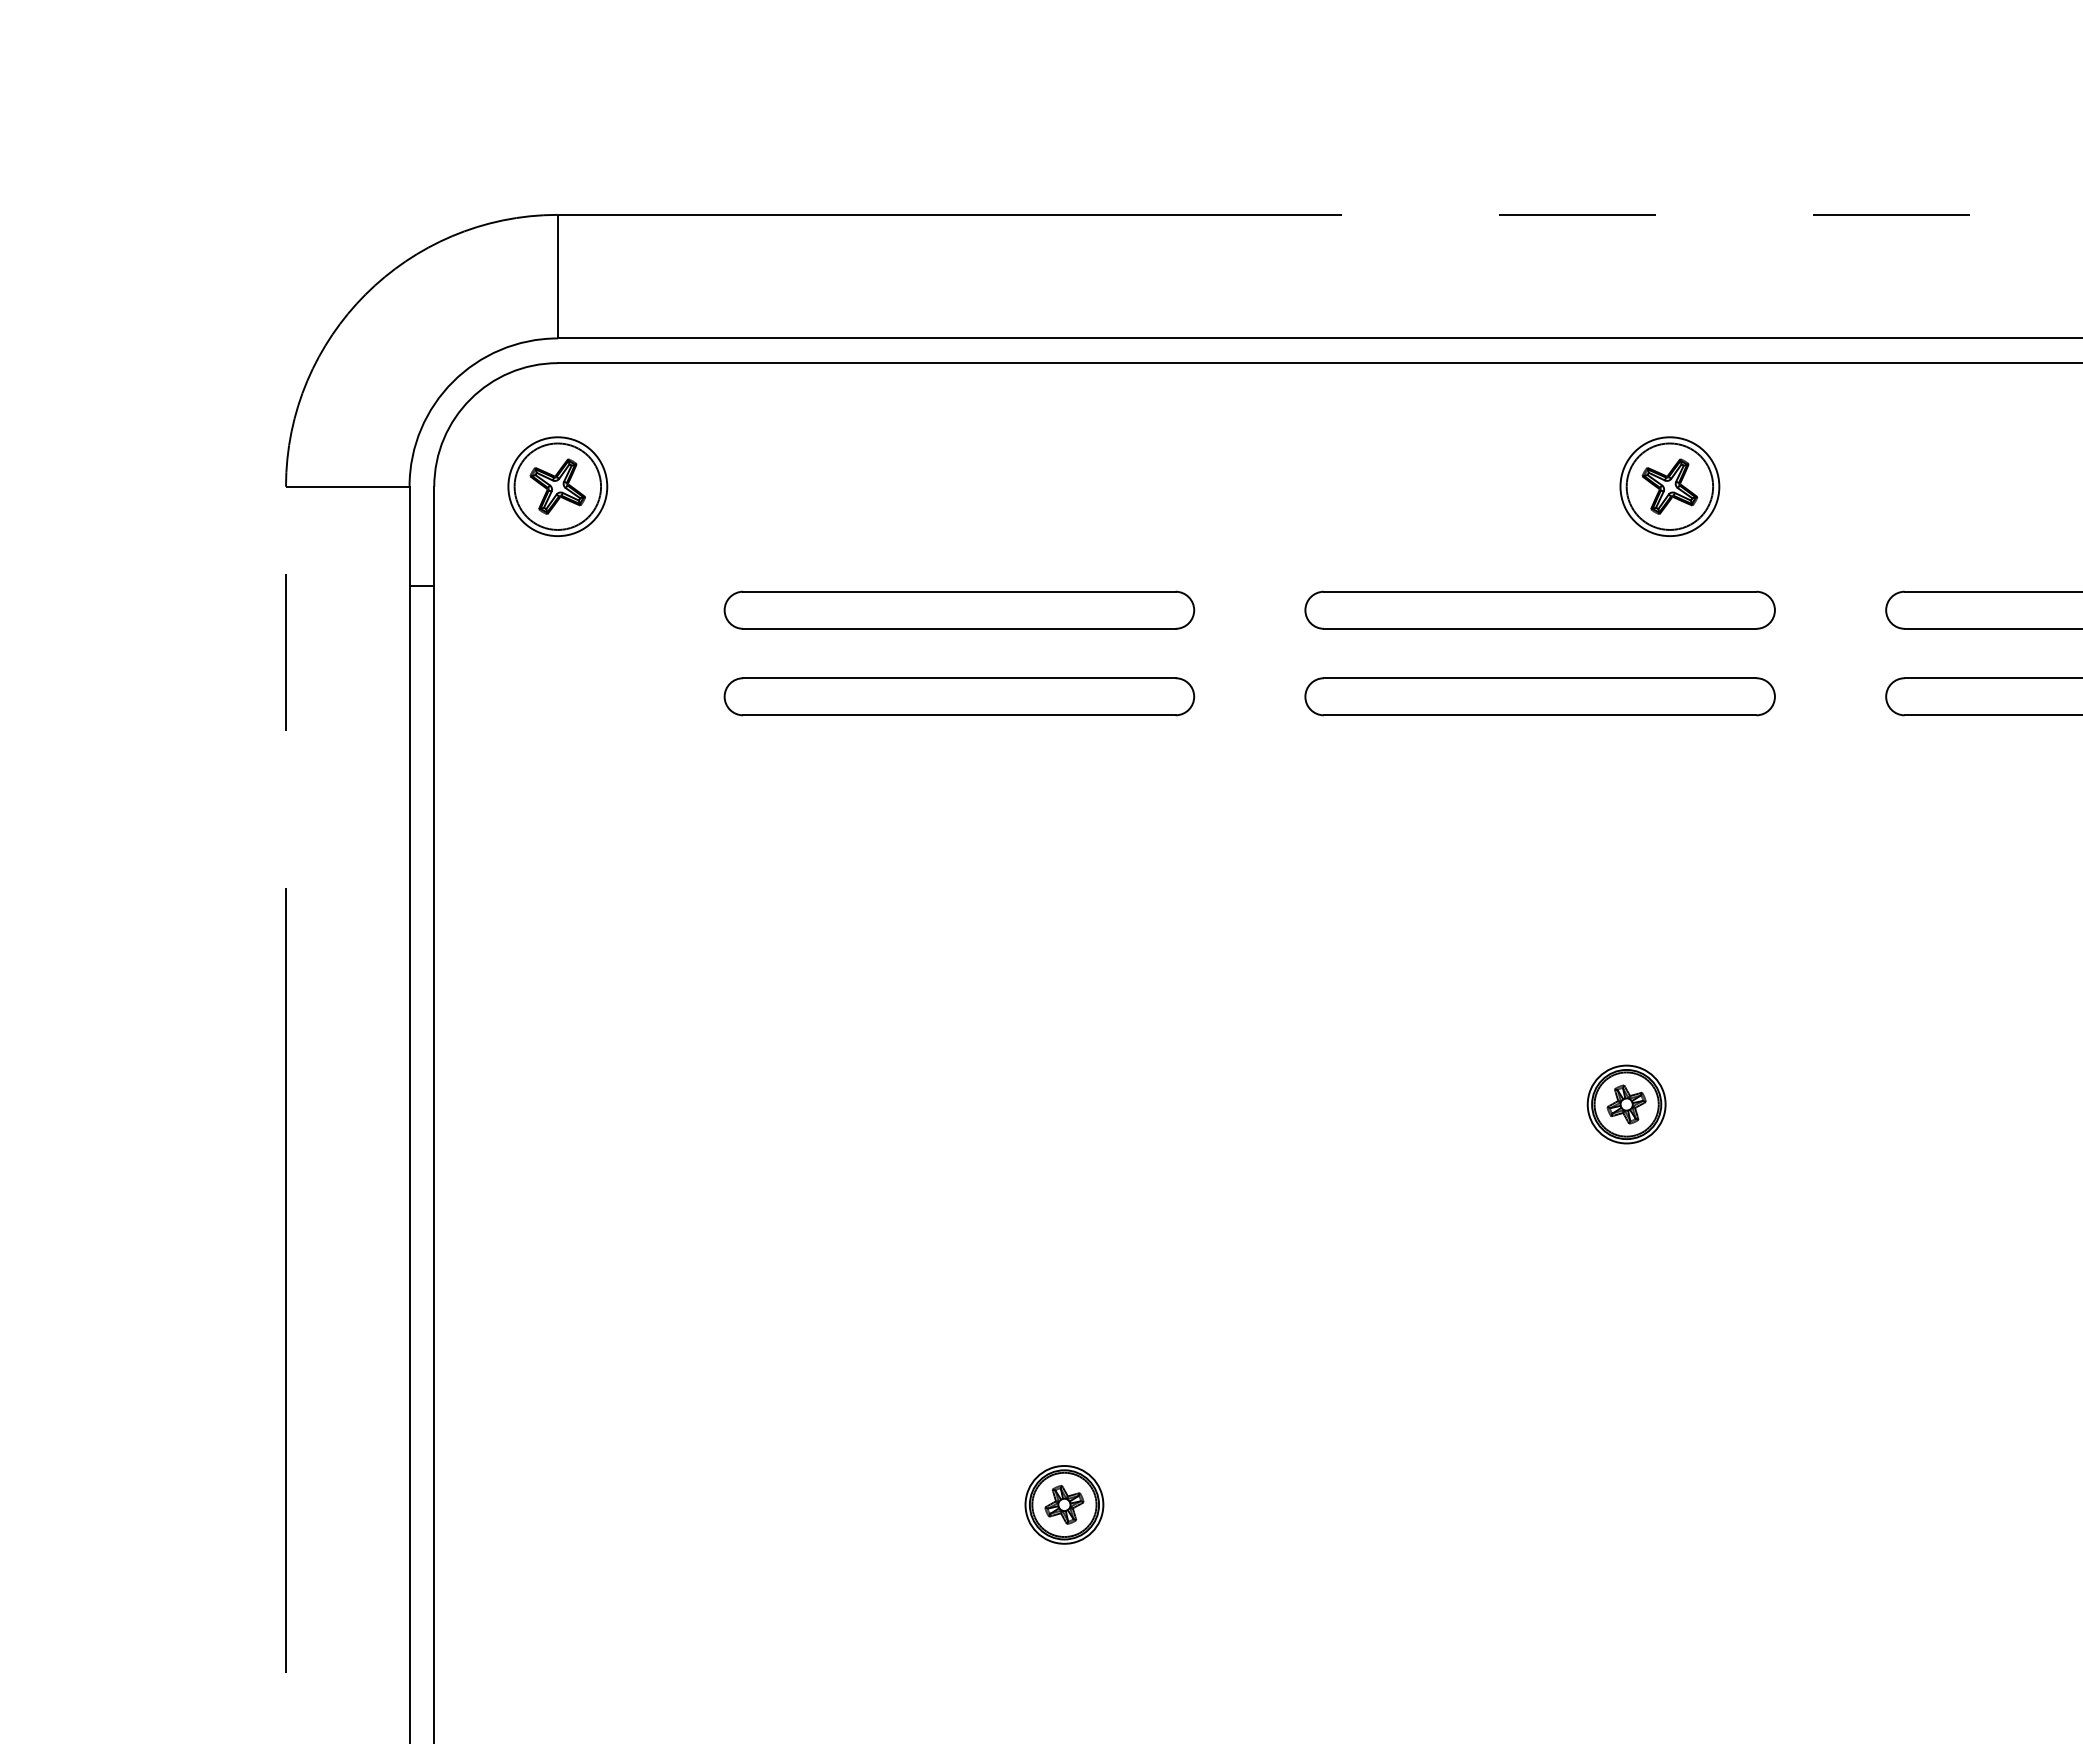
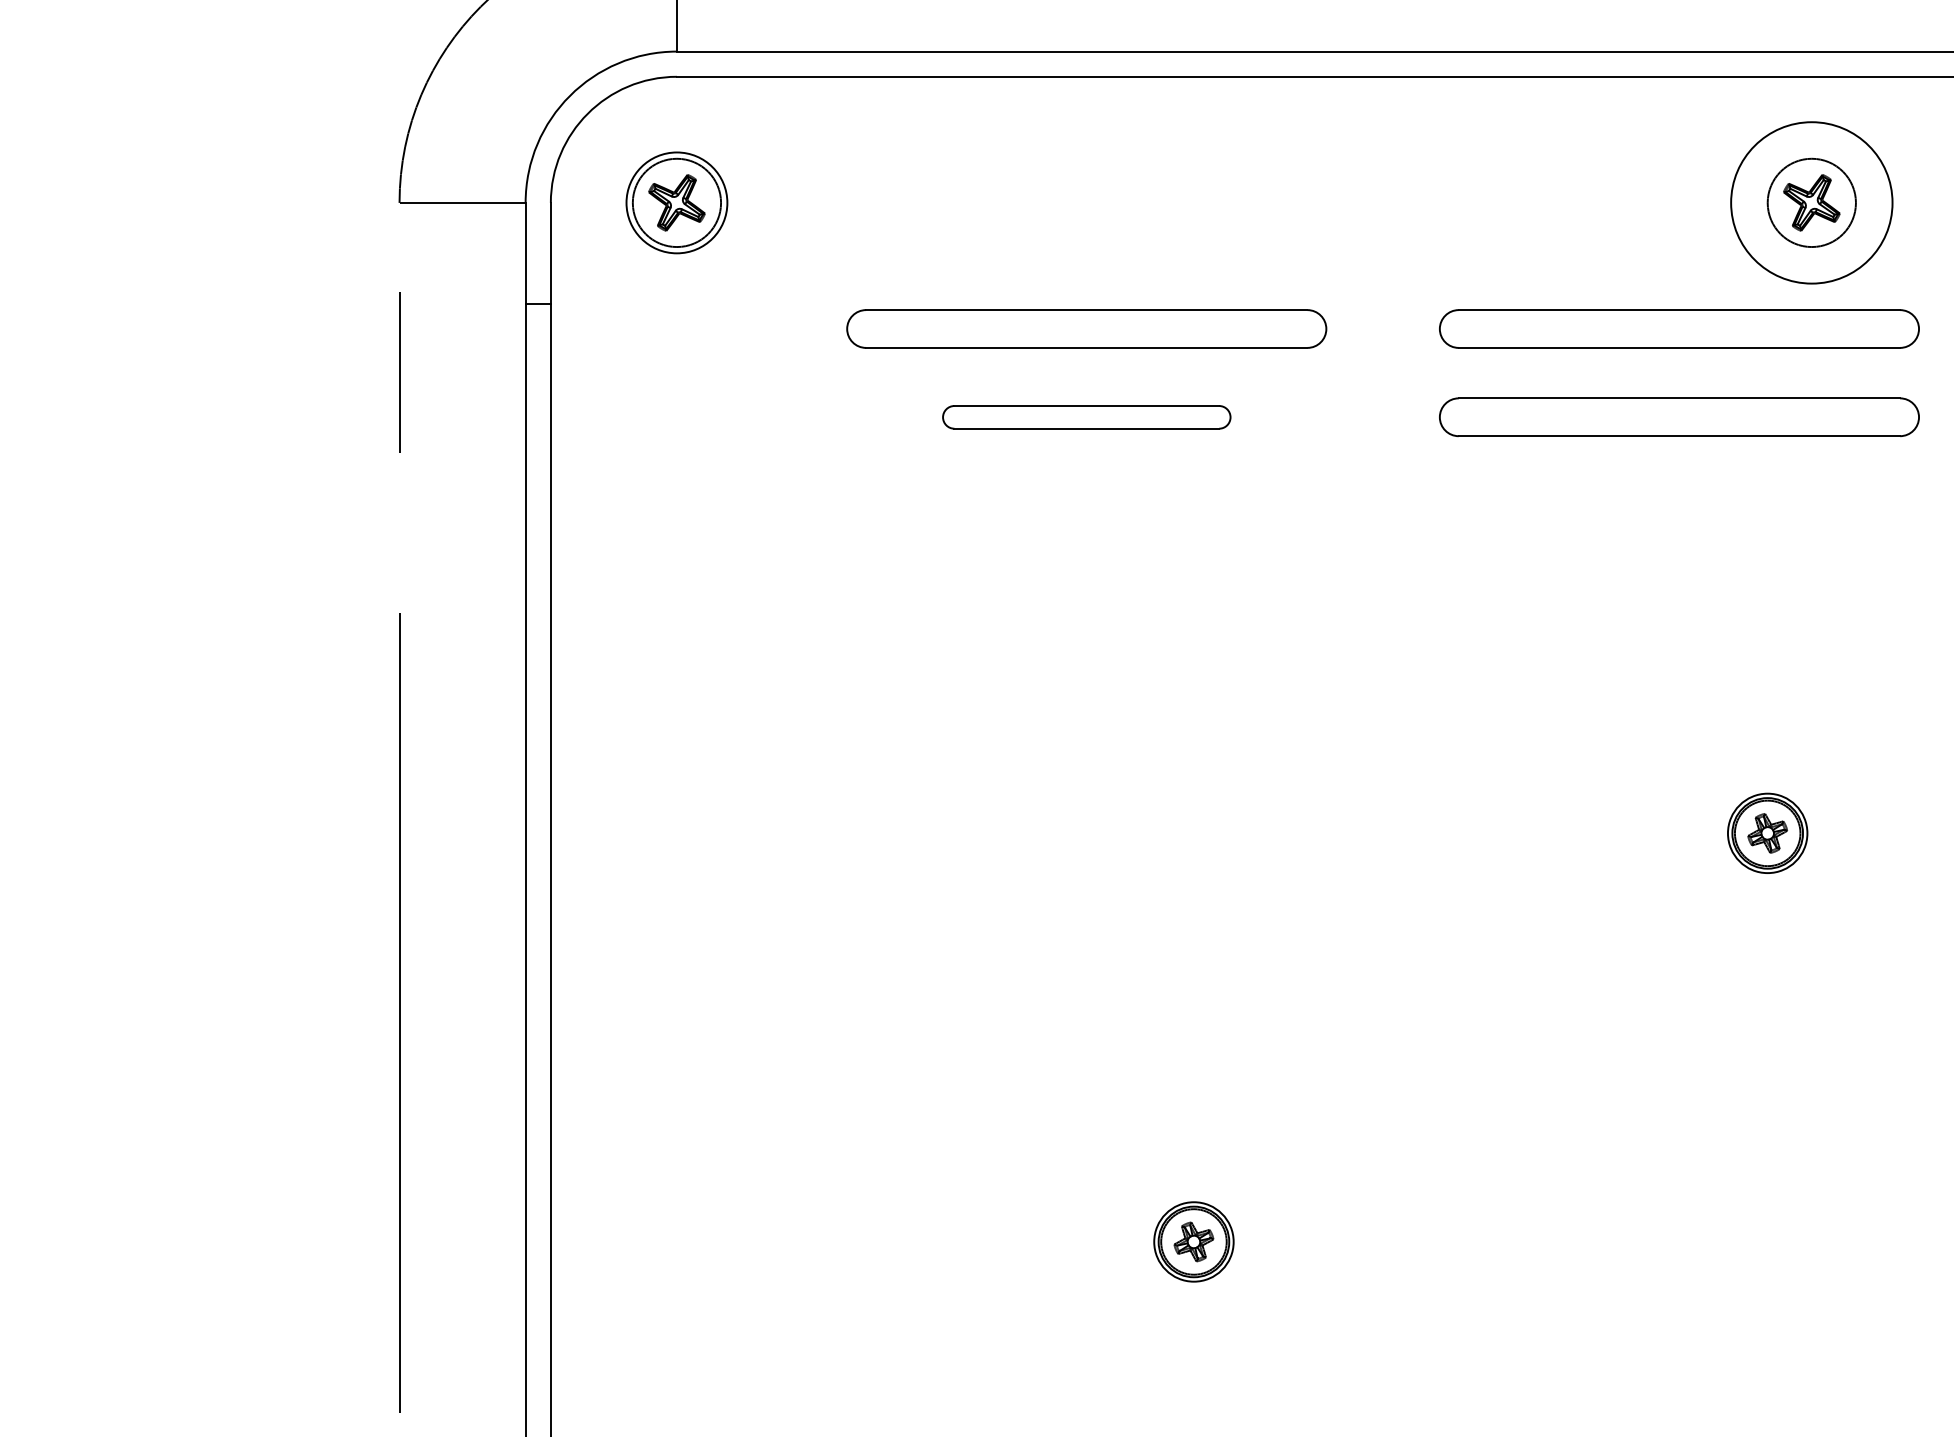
circle: (1669, 486) -> (1811, 202), size x1.6
part: (959, 696) -> (1086, 416), size x0.6

